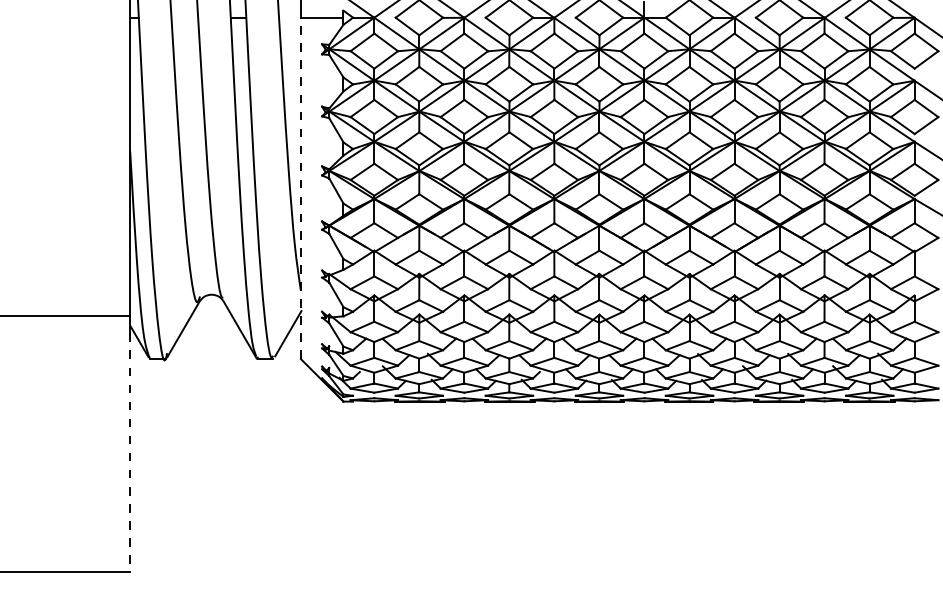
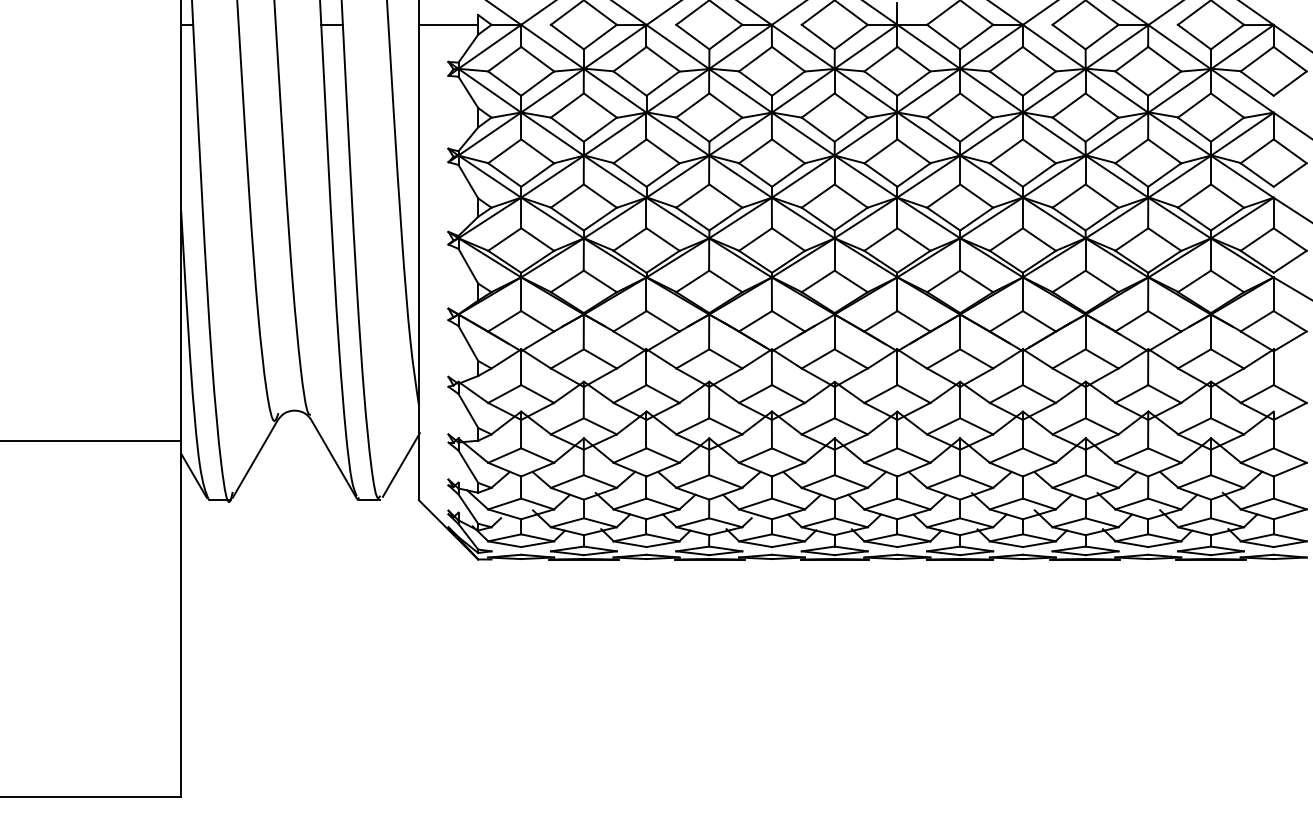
line: (300, 188) -> (418, 262), dashed -> solid
line: (130, 444) -> (181, 619), dashed -> solid

